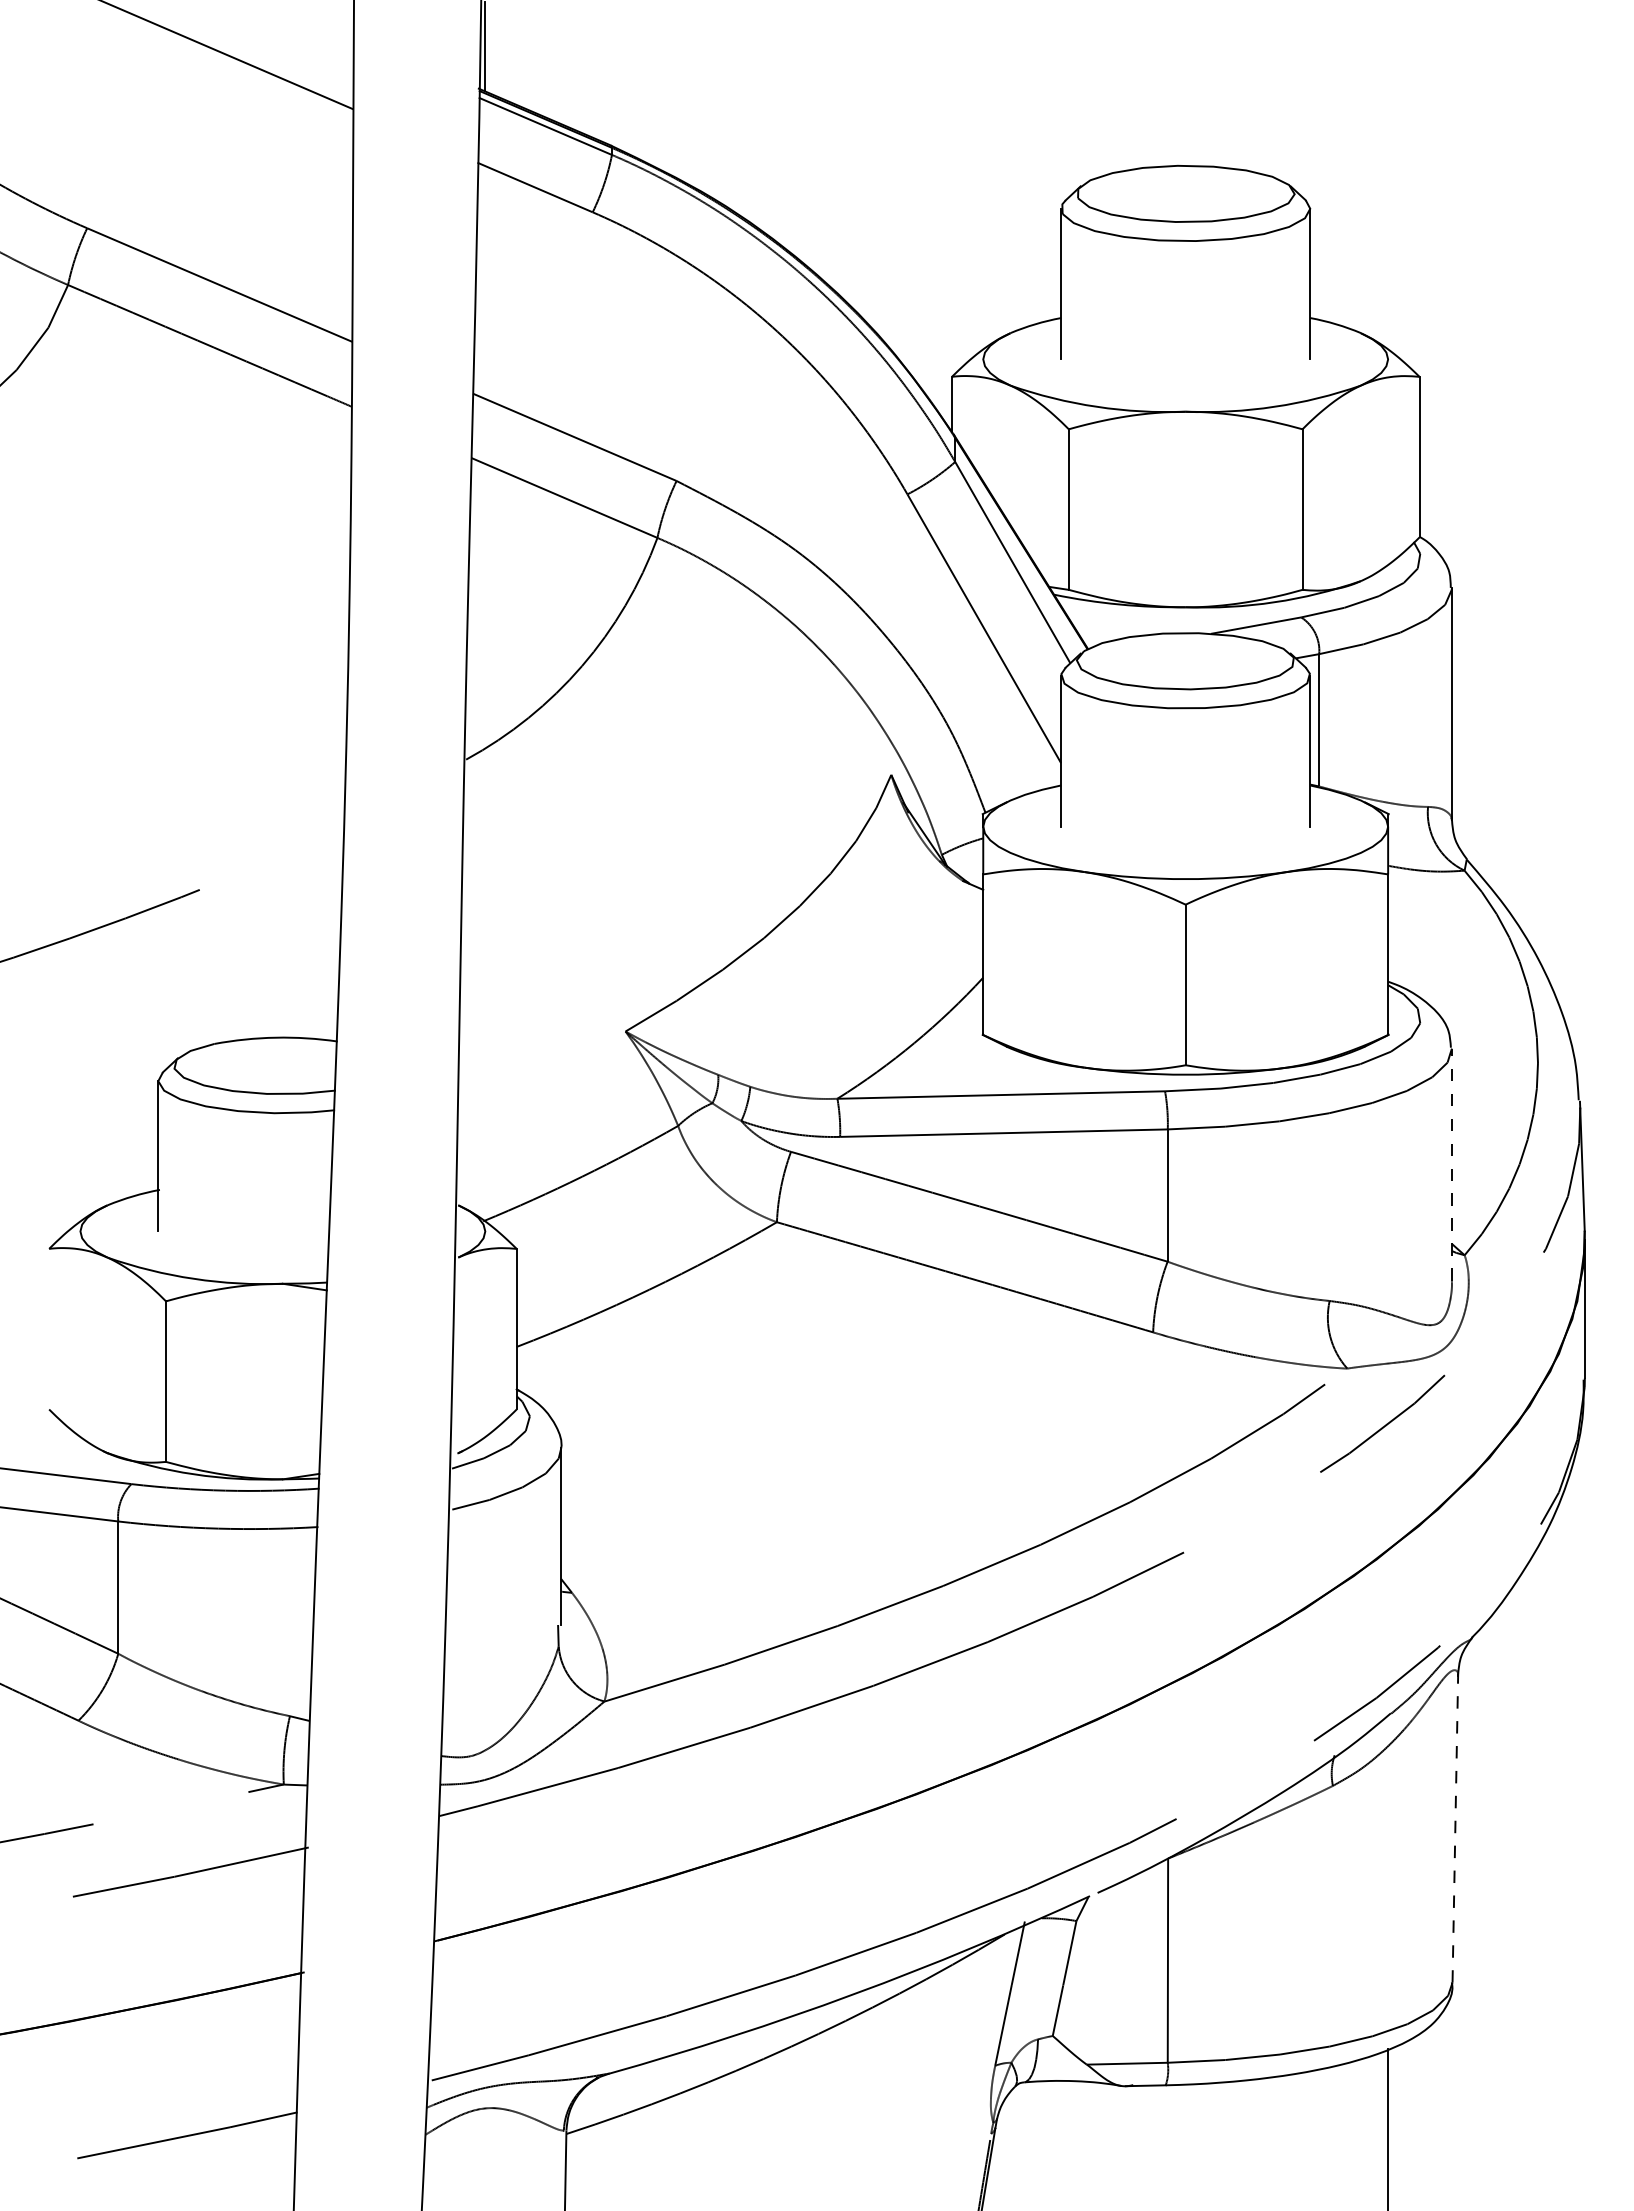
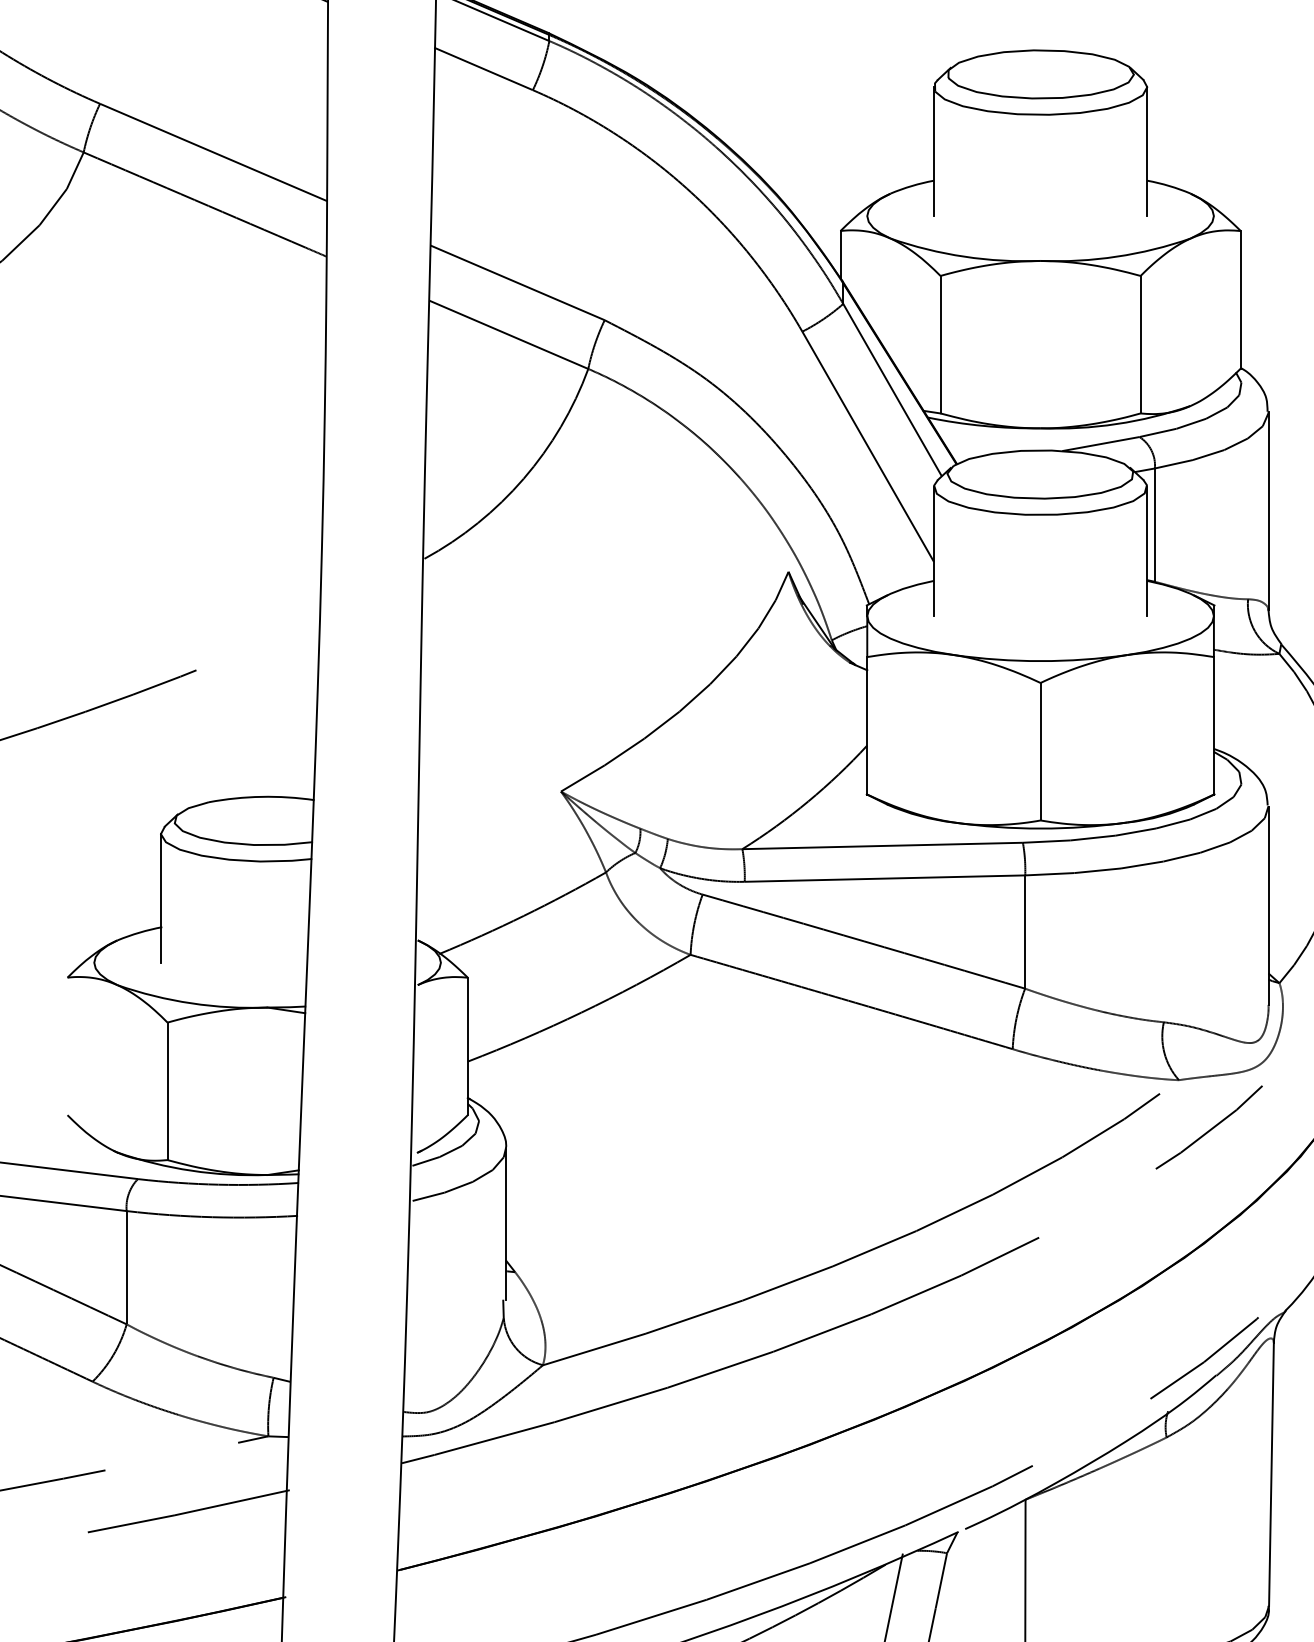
line: (1451, 1164) -> (1268, 905), dashed -> solid
line: (1455, 1828) -> (1271, 1473), dashed -> solid

